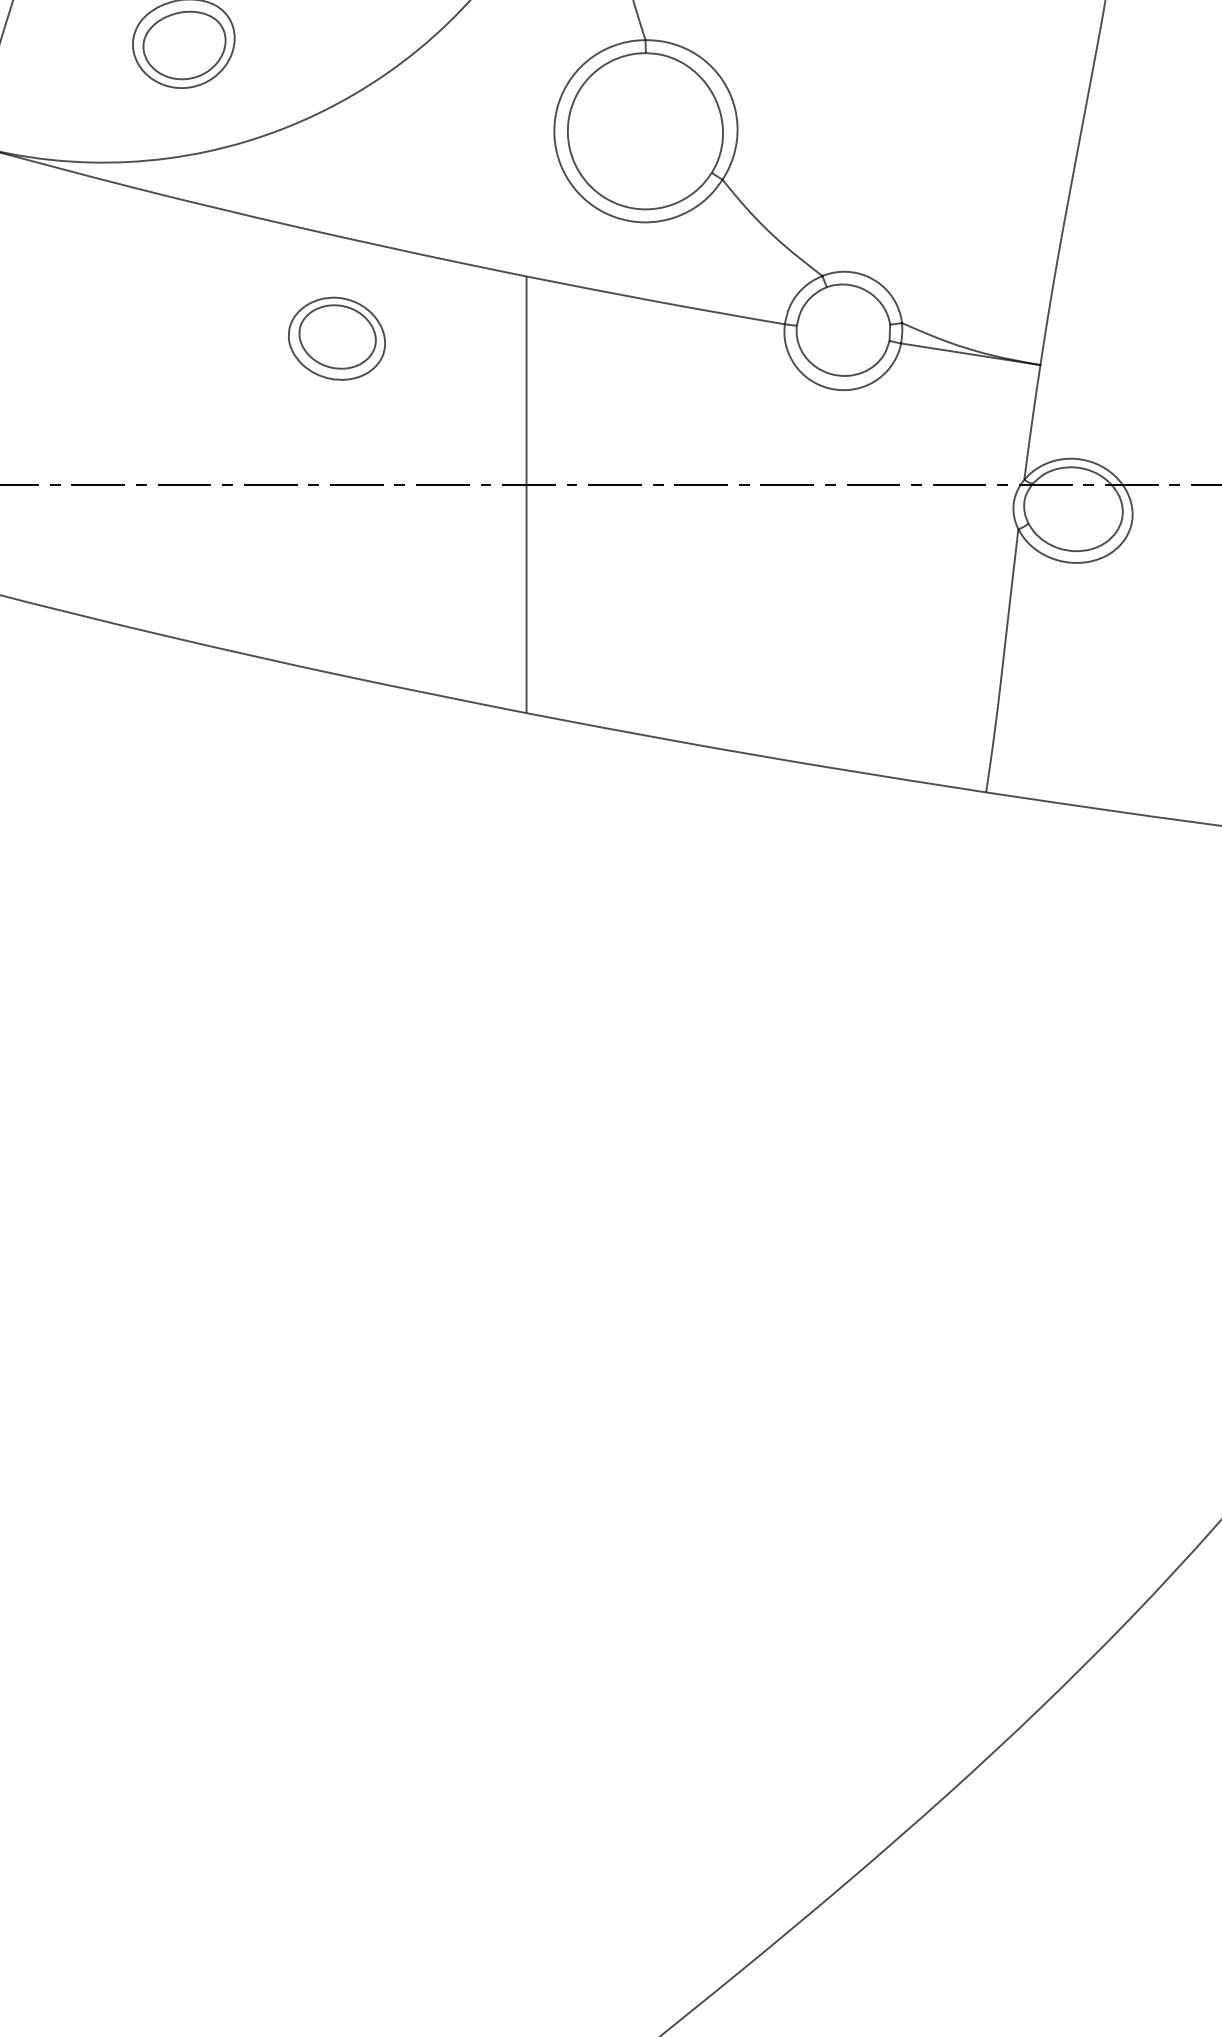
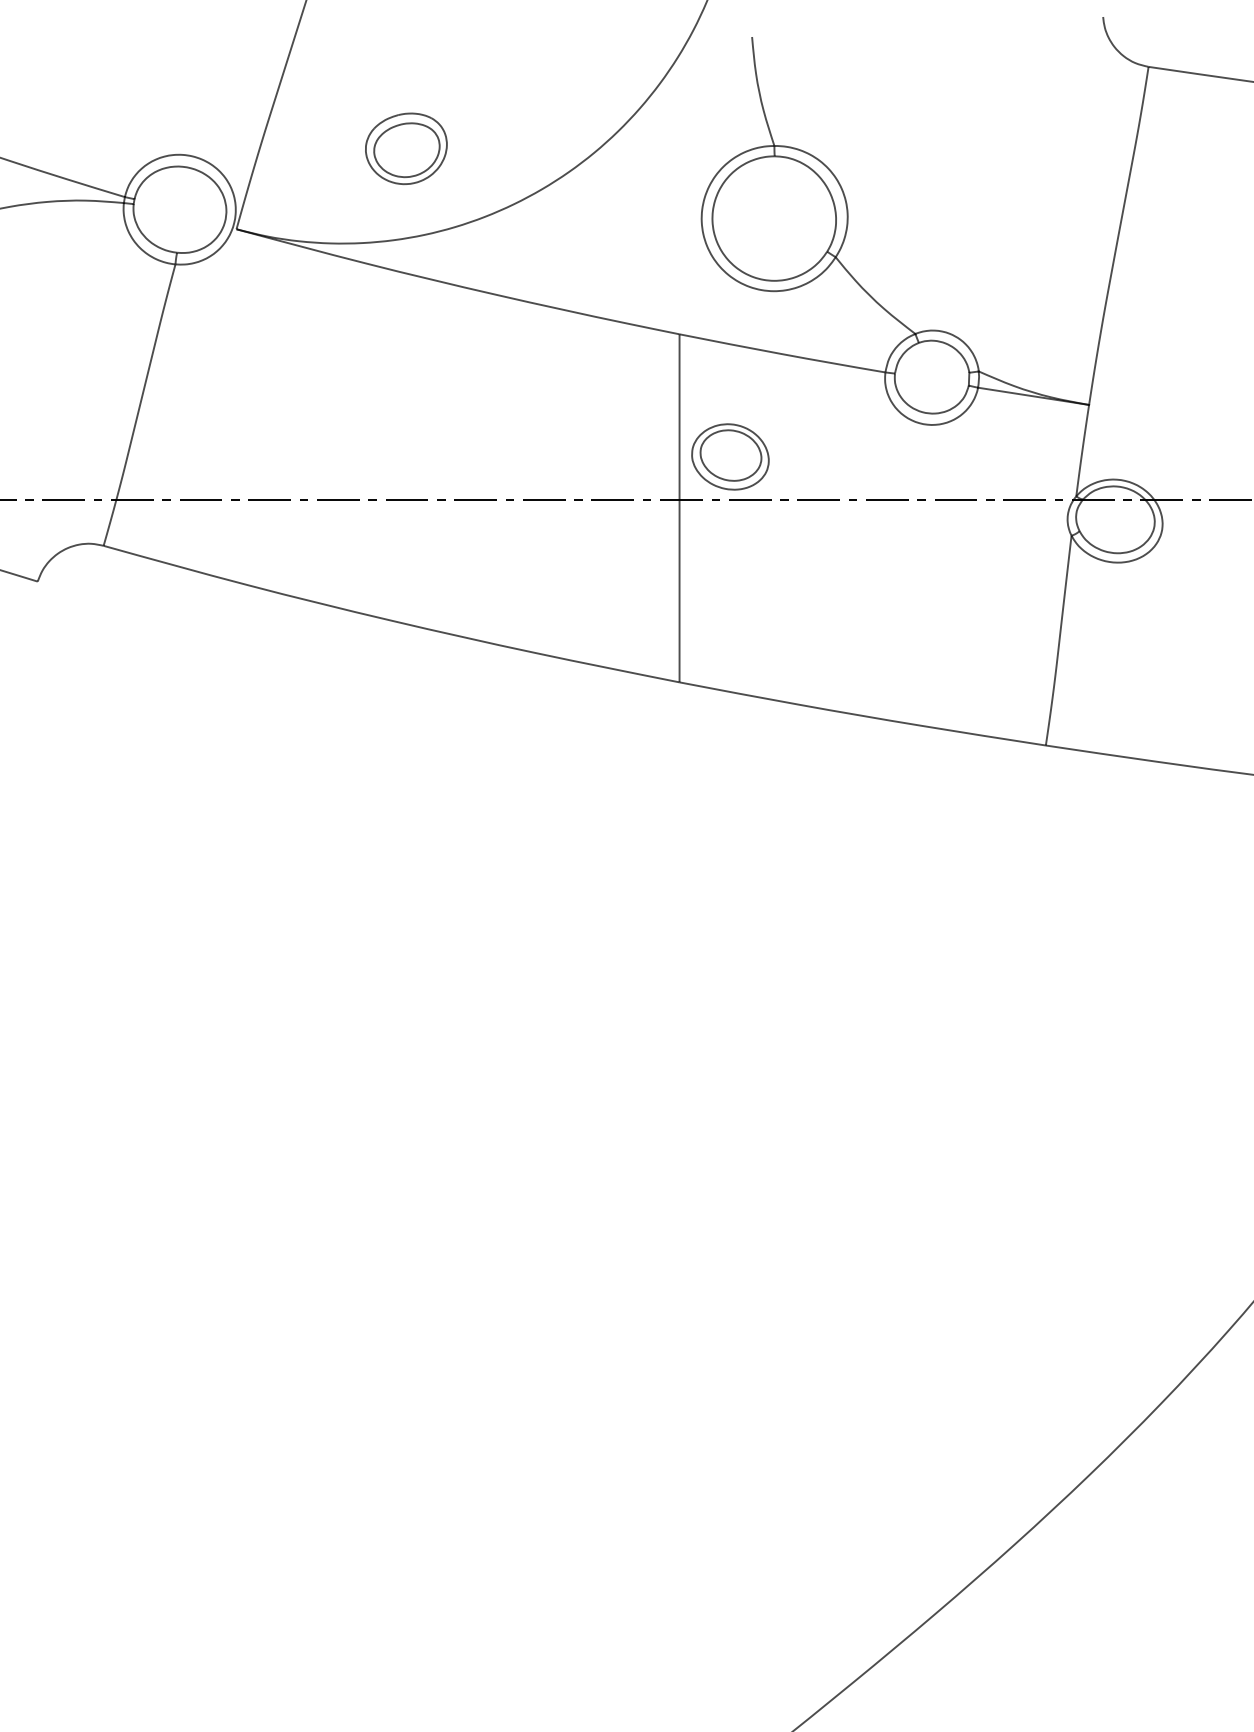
part: (337, 338) -> (730, 456), moved

